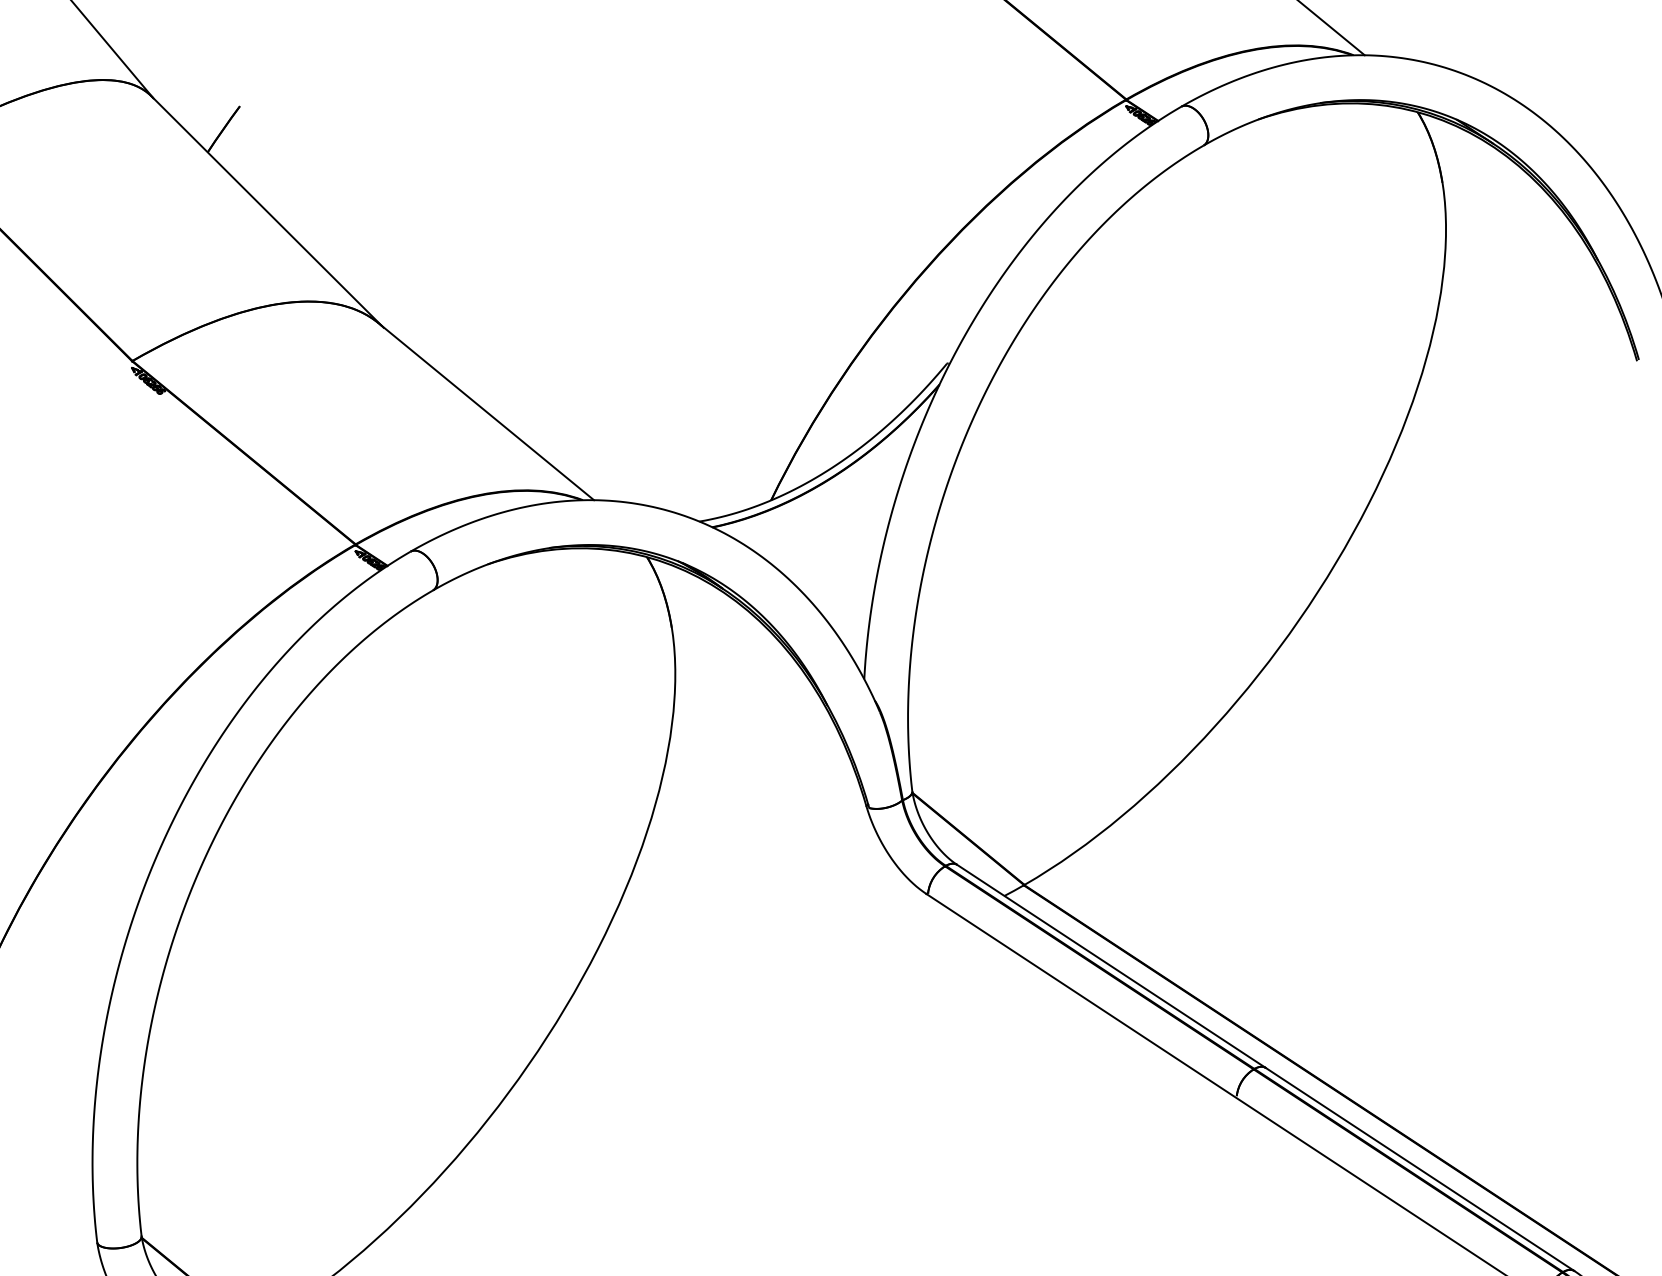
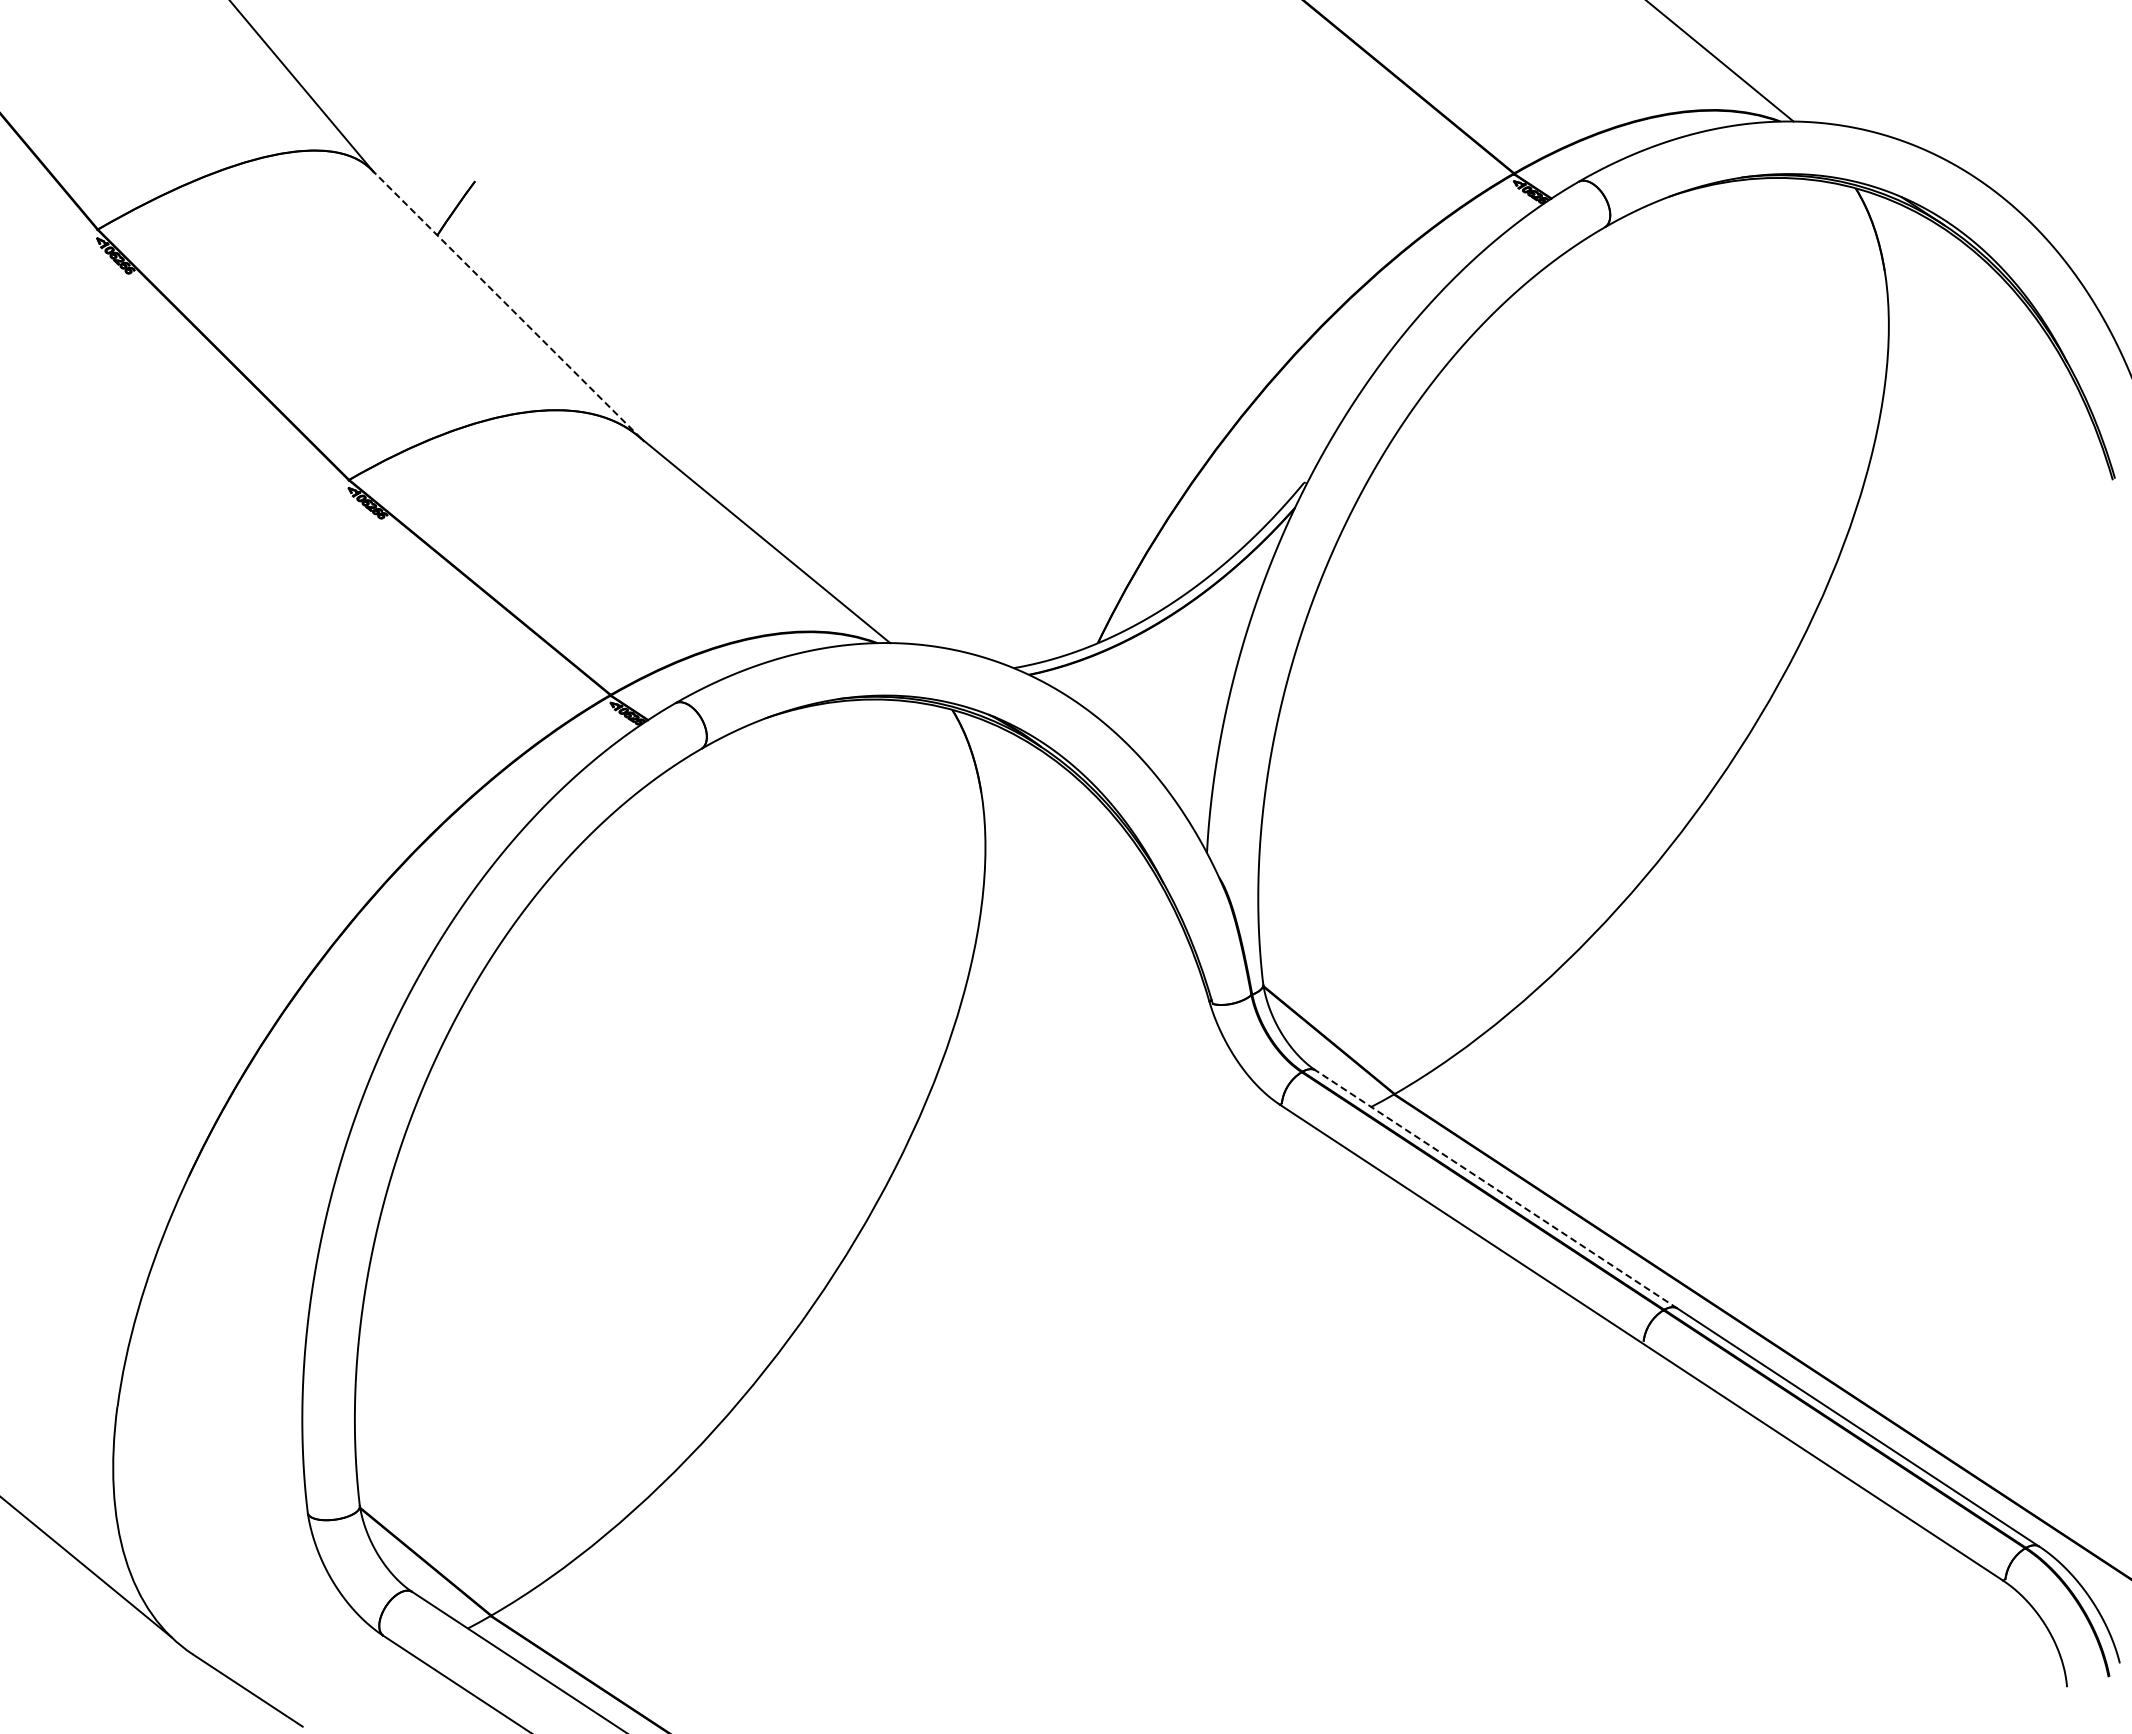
line: (266, 210) -> (506, 303), solid -> dashed
line: (1111, 966) -> (1496, 1189), solid -> dashed

